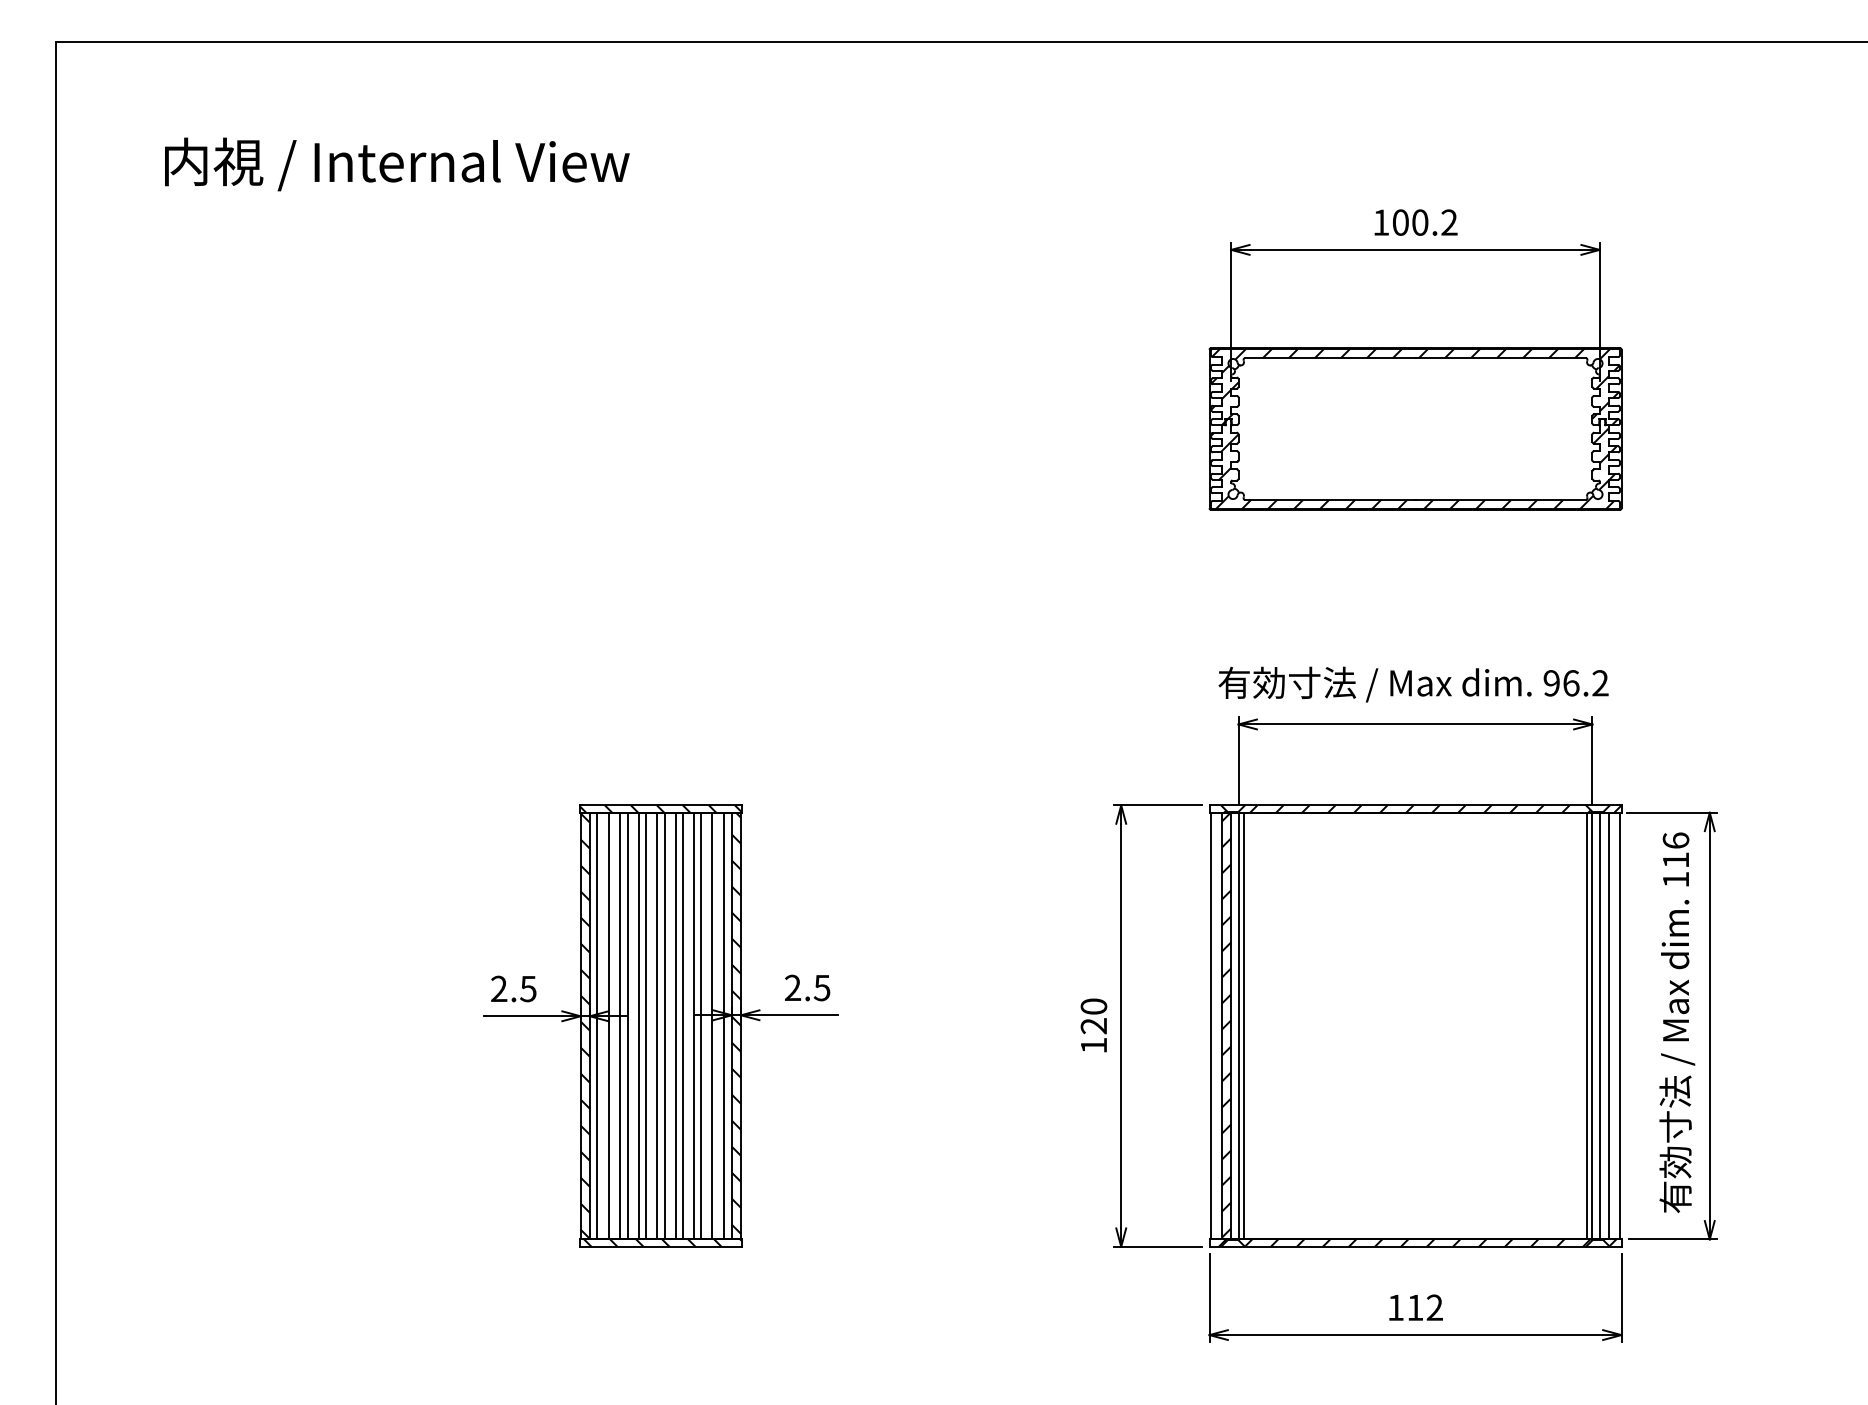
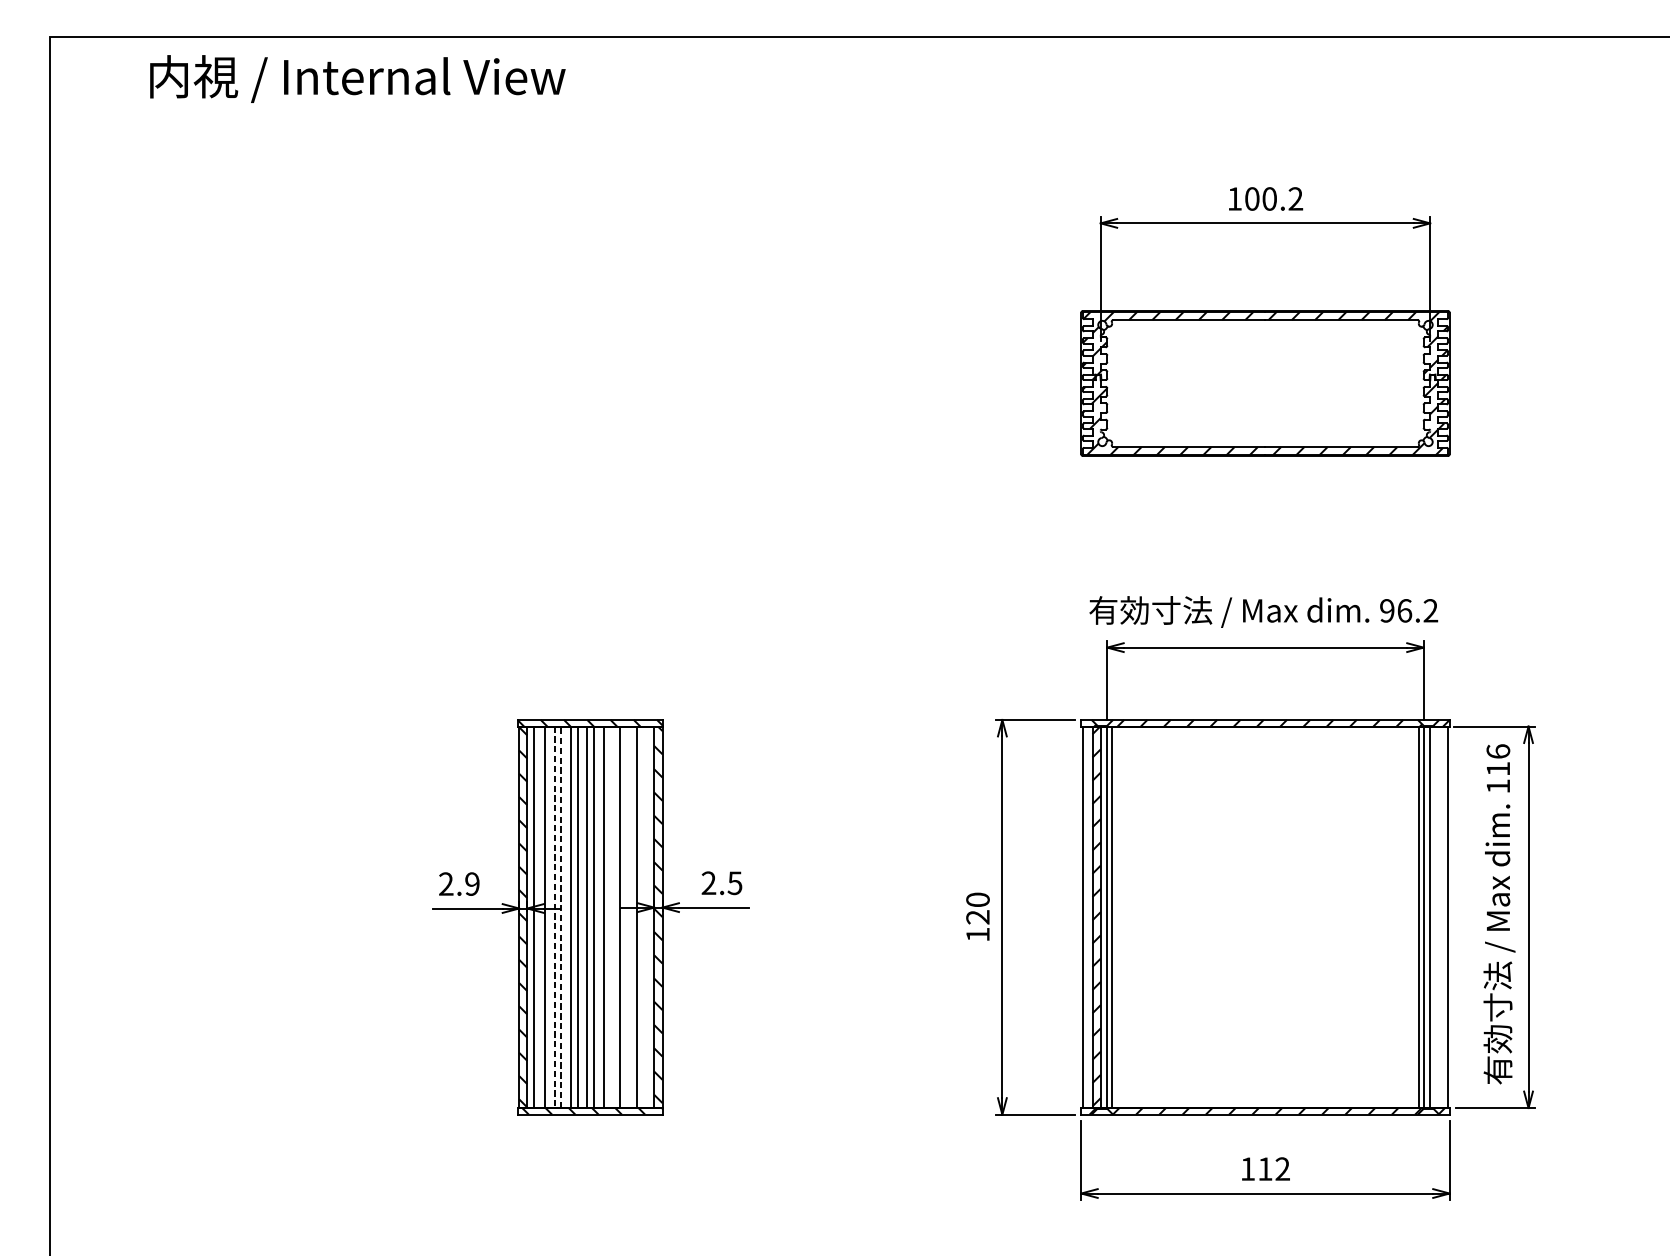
text: (397, 164) -> (358, 79), moved
text: (528, 988) -> (472, 883), 2.5 -> 2.9
line: (627, 1025) -> (560, 916), solid -> dashed
line: (682, 1025) -> (610, 916), removed
line: (701, 1025) -> (627, 916), removed
line: (724, 1025) -> (647, 916), removed
line: (1609, 1025) -> (1438, 916), removed
line: (620, 1026) -> (554, 917), solid -> dashed

